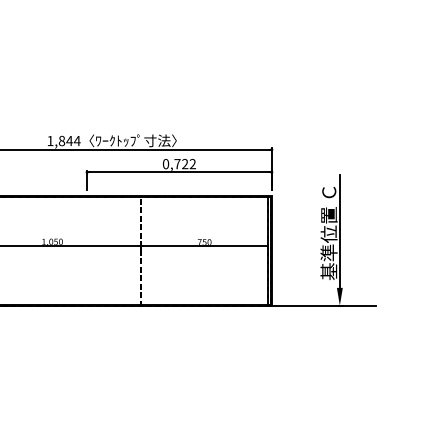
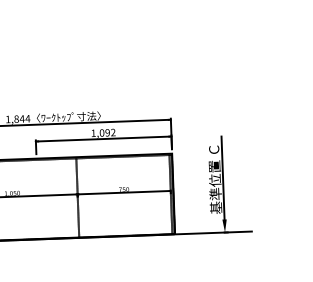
text: (175, 163) -> (100, 132), 0,722 -> 1,092

